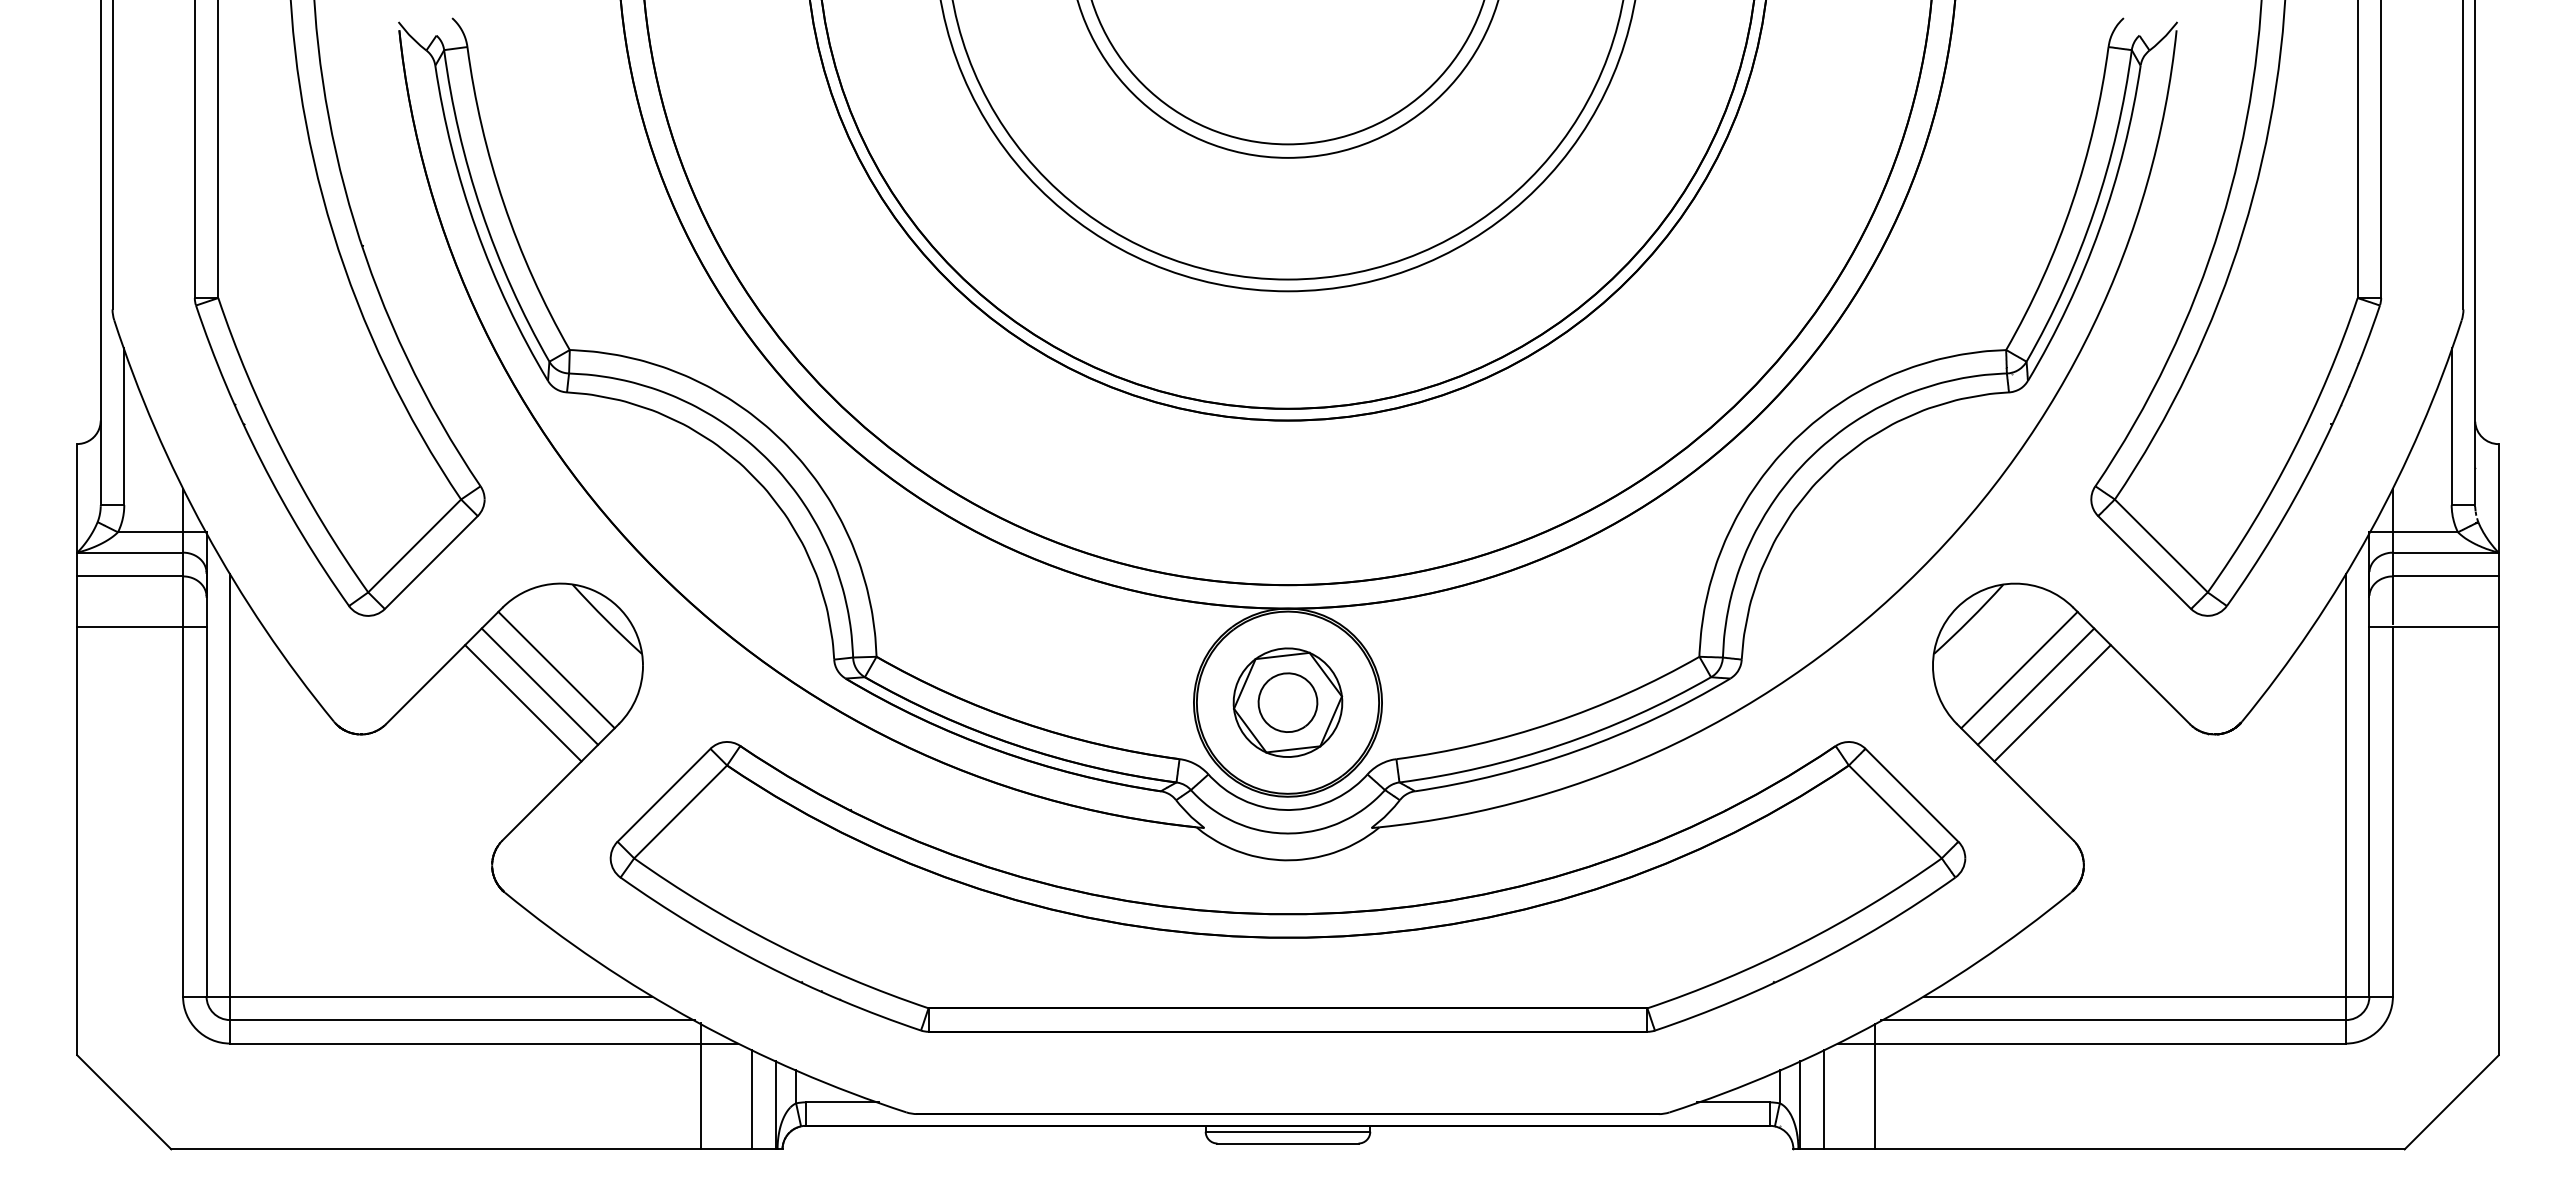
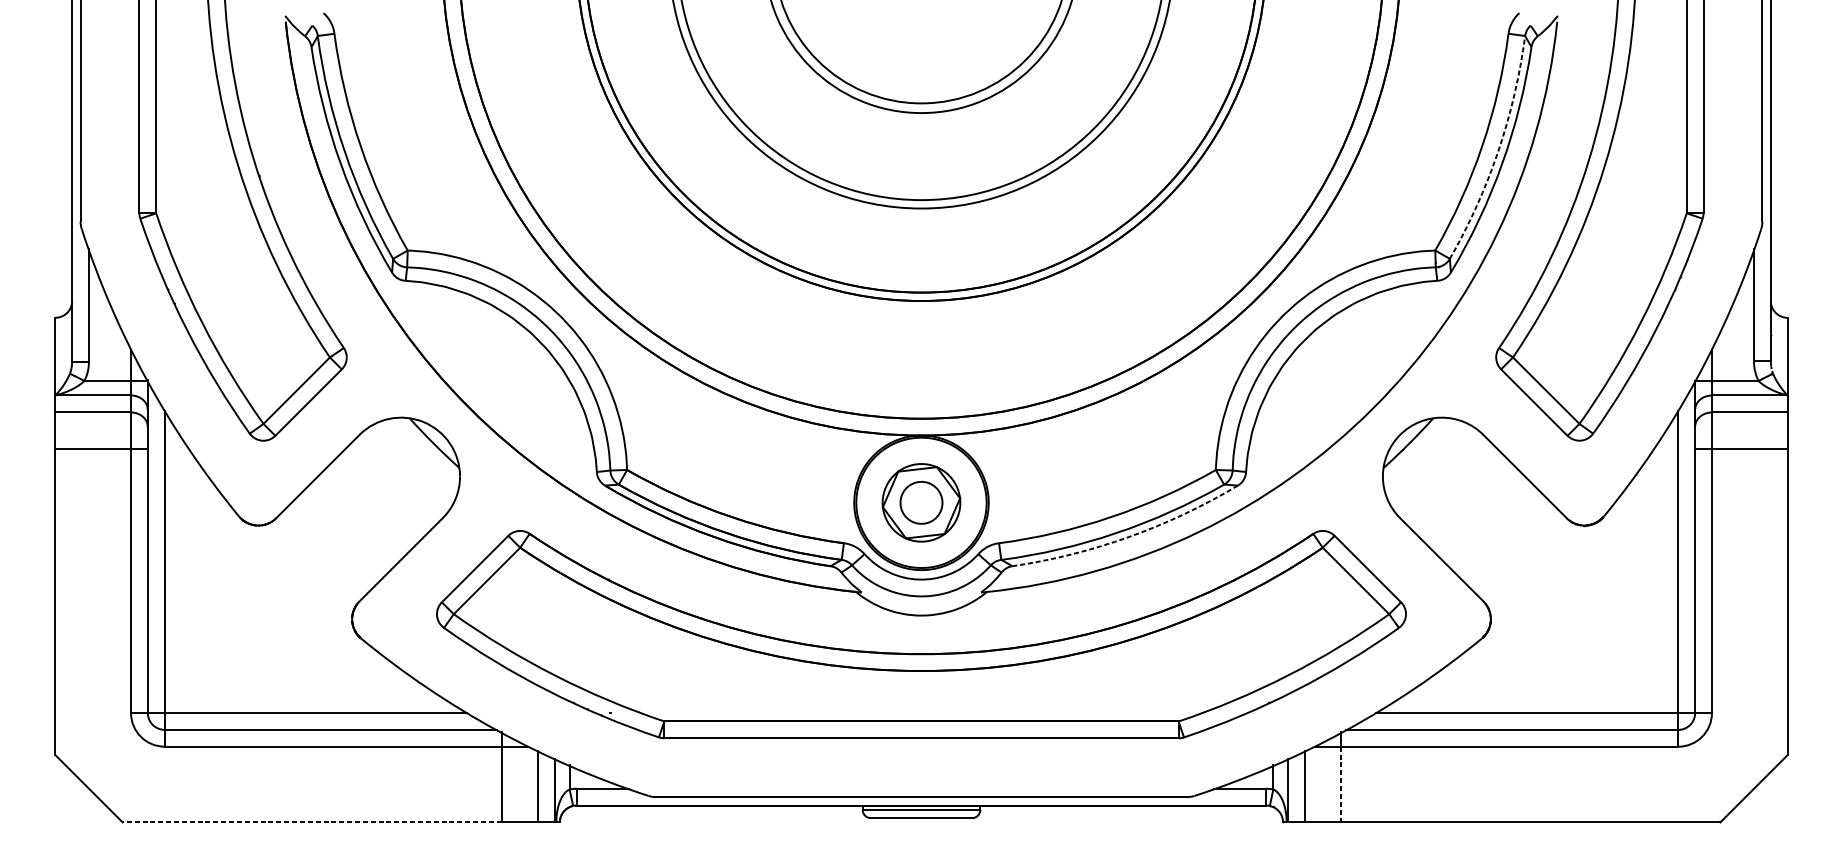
arc: (2094, 211) -> (1498, 151), solid -> dashed
line: (556, 669) -> (398, 479), removed
line: (2019, 669) -> (1444, 479), removed
line: (539, 686) -> (386, 491), removed
line: (2035, 686) -> (1456, 491), removed
line: (523, 703) -> (374, 503), removed
line: (2052, 703) -> (1468, 503), removed
arc: (1578, 750) -> (1129, 537), solid -> dashed
line: (1874, 1096) -> (1341, 784), solid -> dashed
line: (436, 1149) -> (312, 822), solid -> dashed

